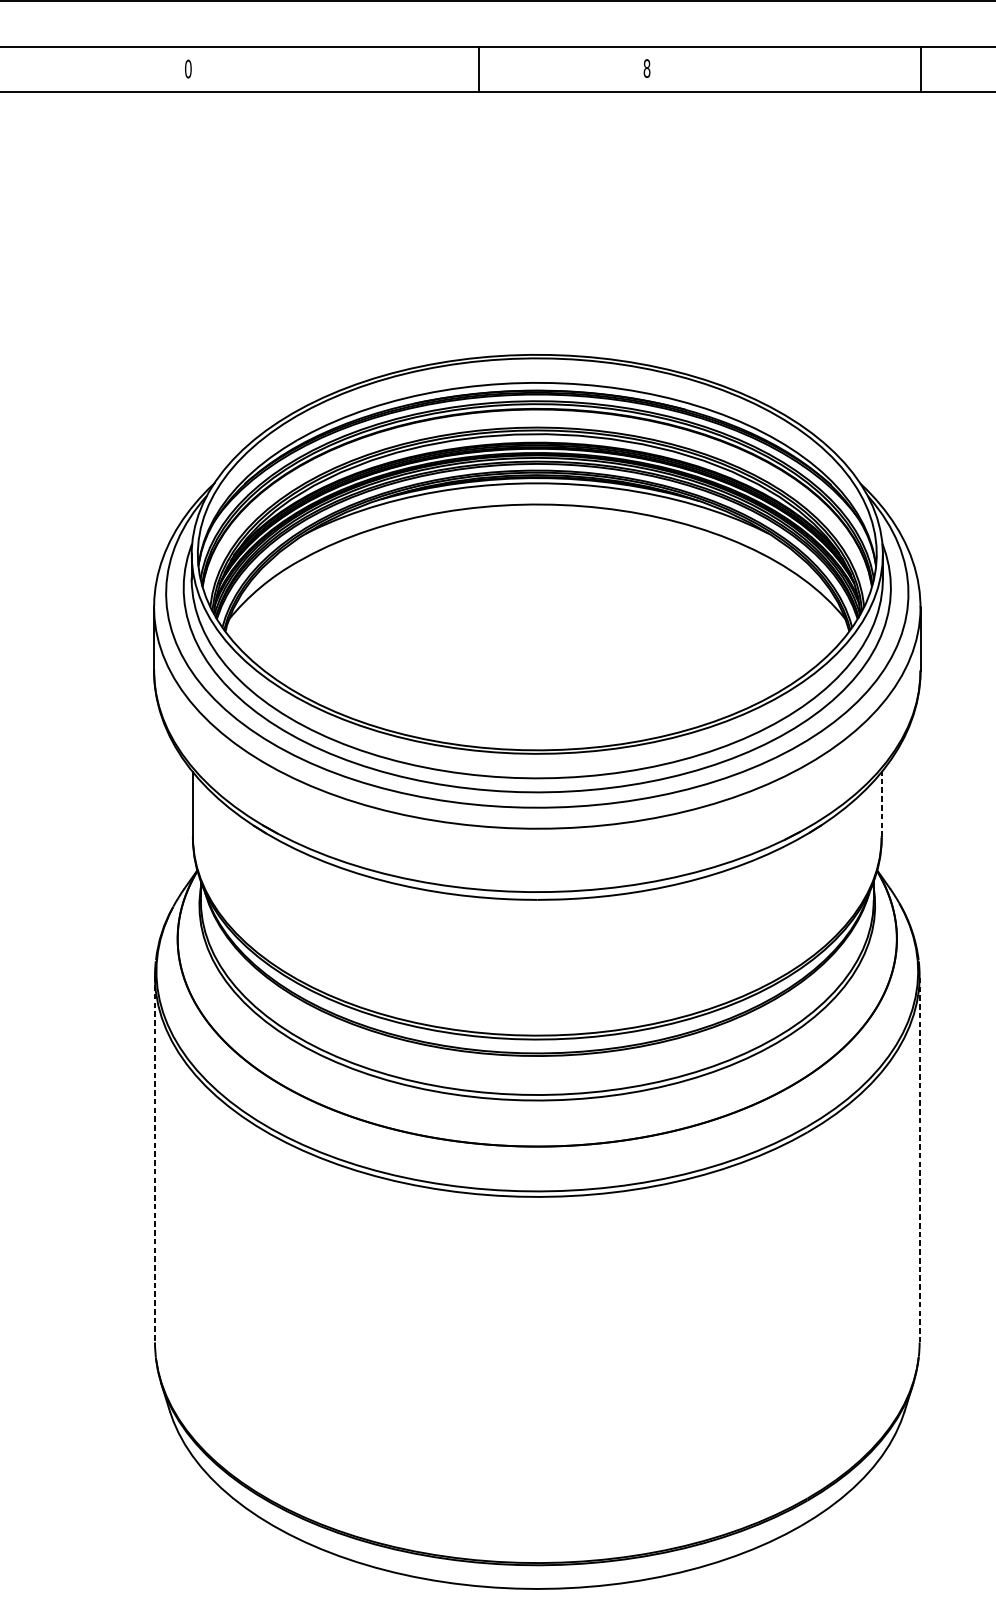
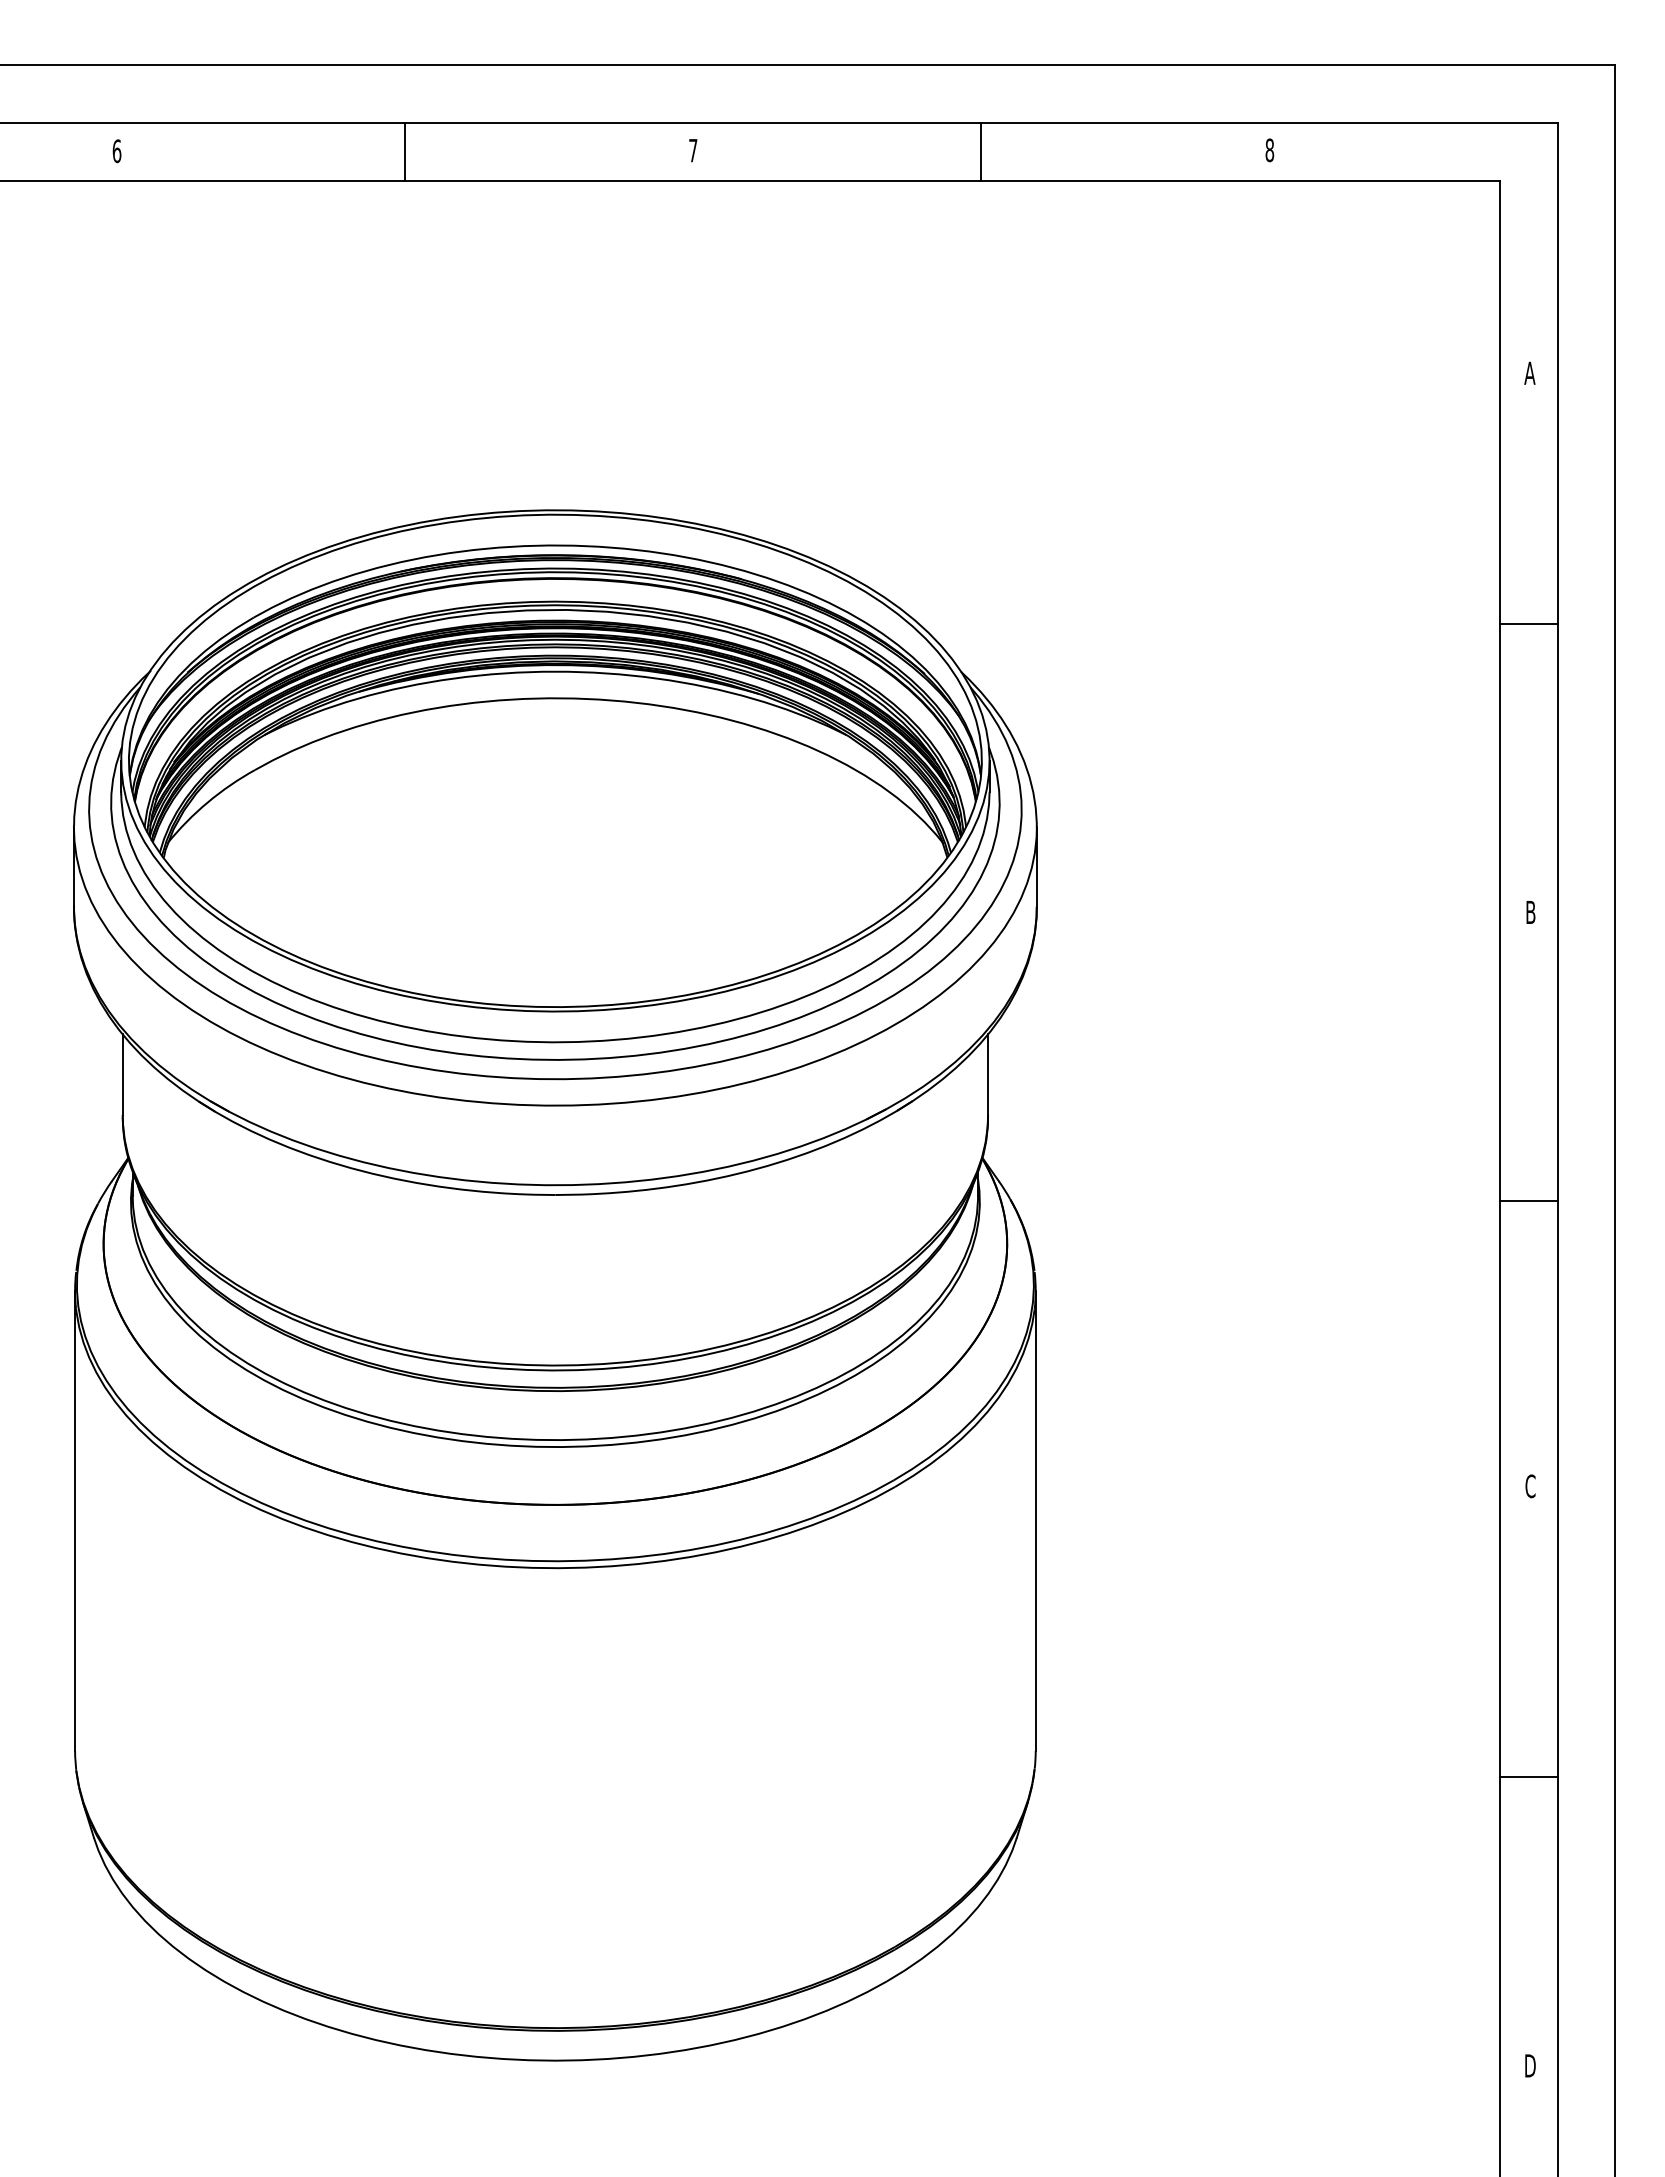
text: (187, 68) -> (116, 150), 0 -> 6
text: (647, 68) -> (693, 150), 8 -> 7
line: (478, 69) -> (404, 151), moved
line: (921, 69) -> (981, 151), moved
line: (882, 804) -> (988, 1075), dashed -> solid
line: (155, 1158) -> (75, 1520), dashed -> solid
line: (919, 1158) -> (1035, 1520), dashed -> solid

